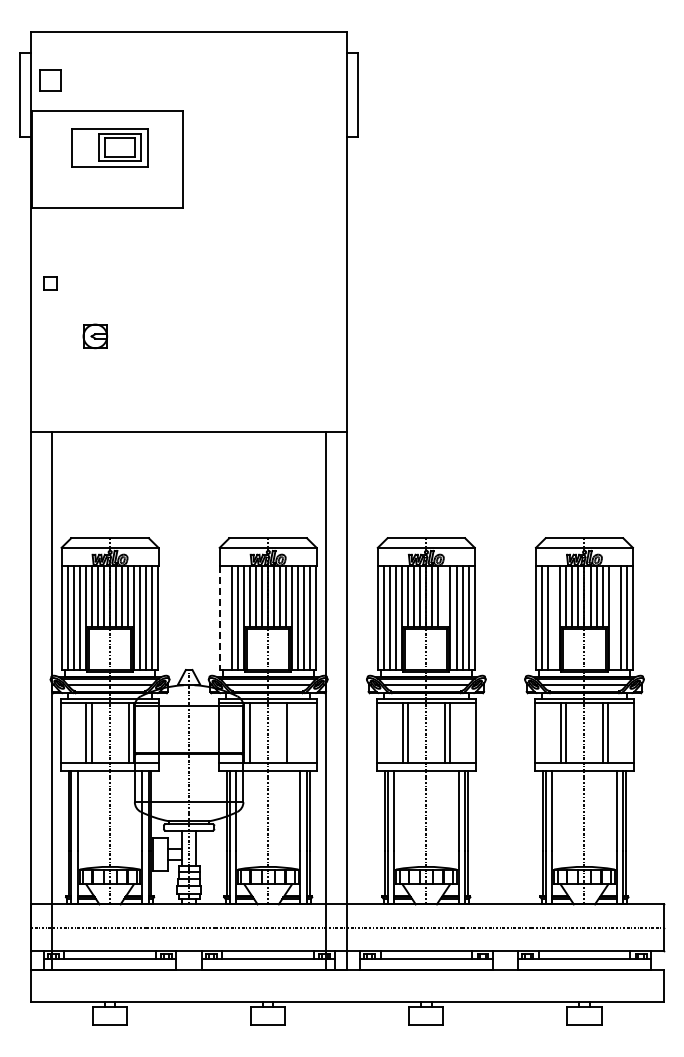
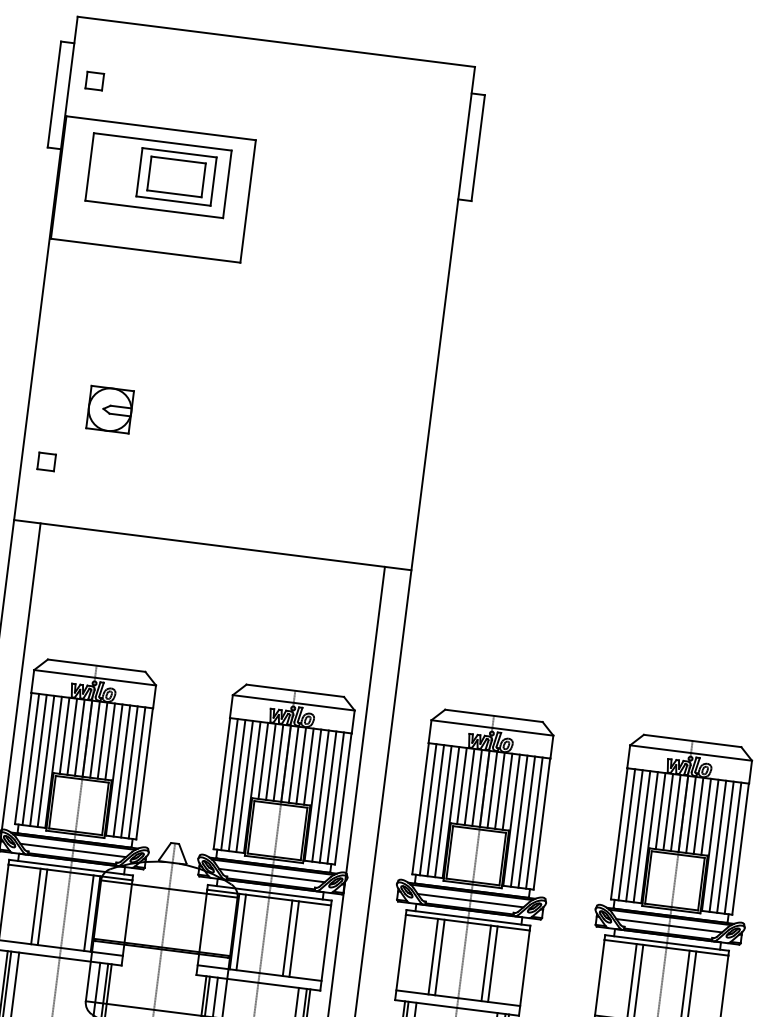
part: (50, 80) -> (94, 81), size x0.62
part: (109, 147) -> (157, 174), size x1.43
part: (50, 283) -> (46, 461), moved
part: (95, 336) -> (110, 409), size x1.43
line: (444, 596) -> (507, 791), added
line: (219, 618) -> (221, 783), dashed -> solid
line: (225, 618) -> (228, 784), added
line: (554, 618) -> (642, 837), added
line: (614, 618) -> (717, 846), added
line: (291, 732) -> (293, 938), added

